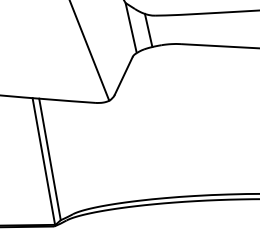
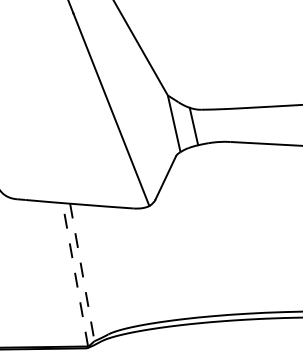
line: (50, 159) -> (82, 272), solid -> dashed
line: (43, 161) -> (75, 274), solid -> dashed

